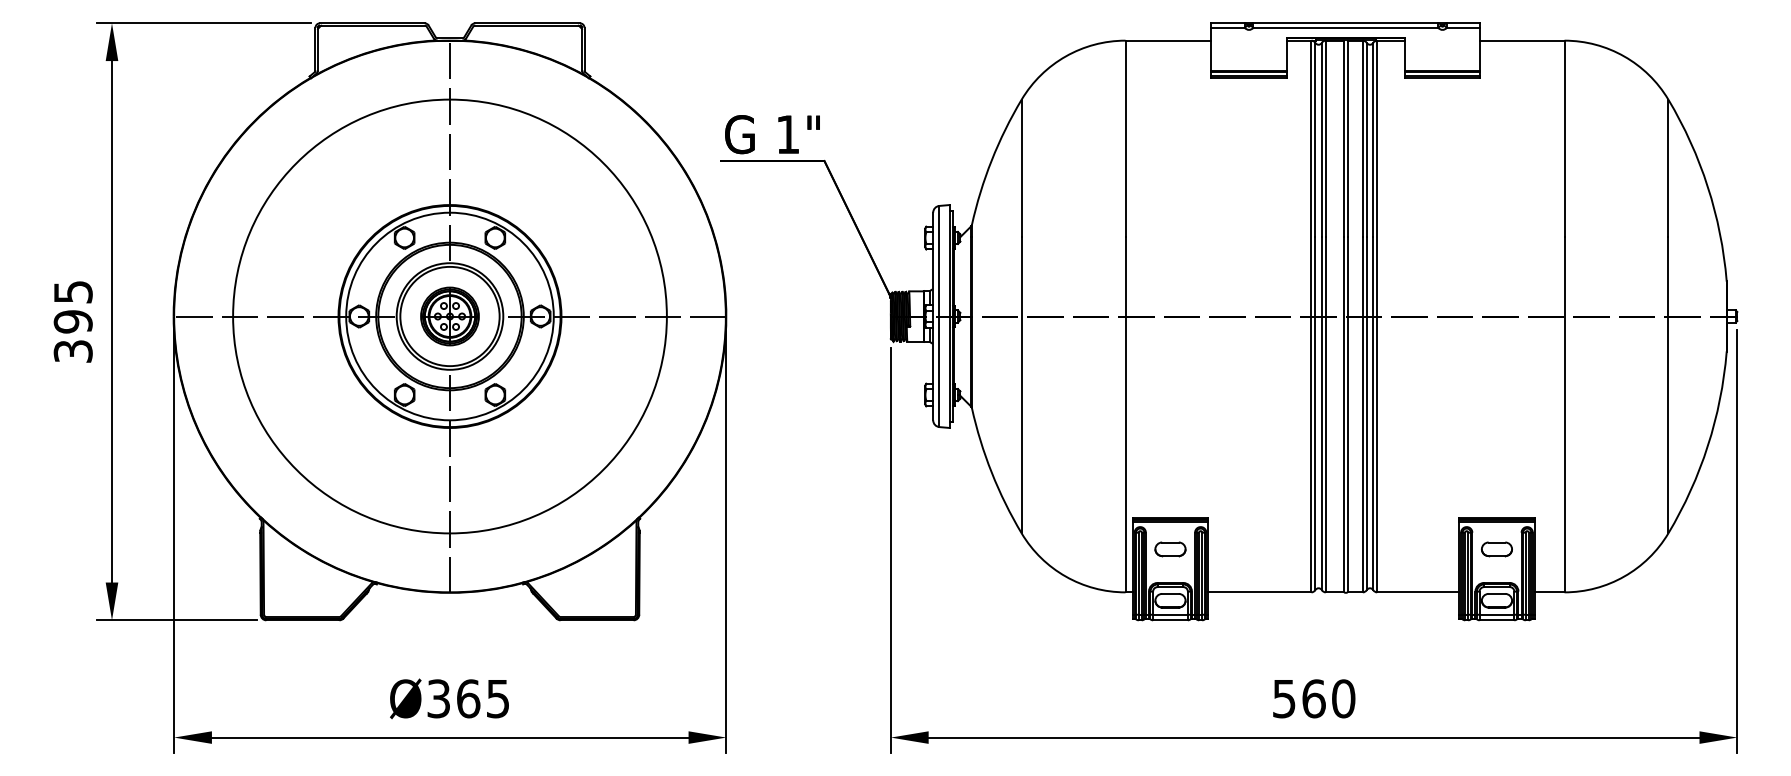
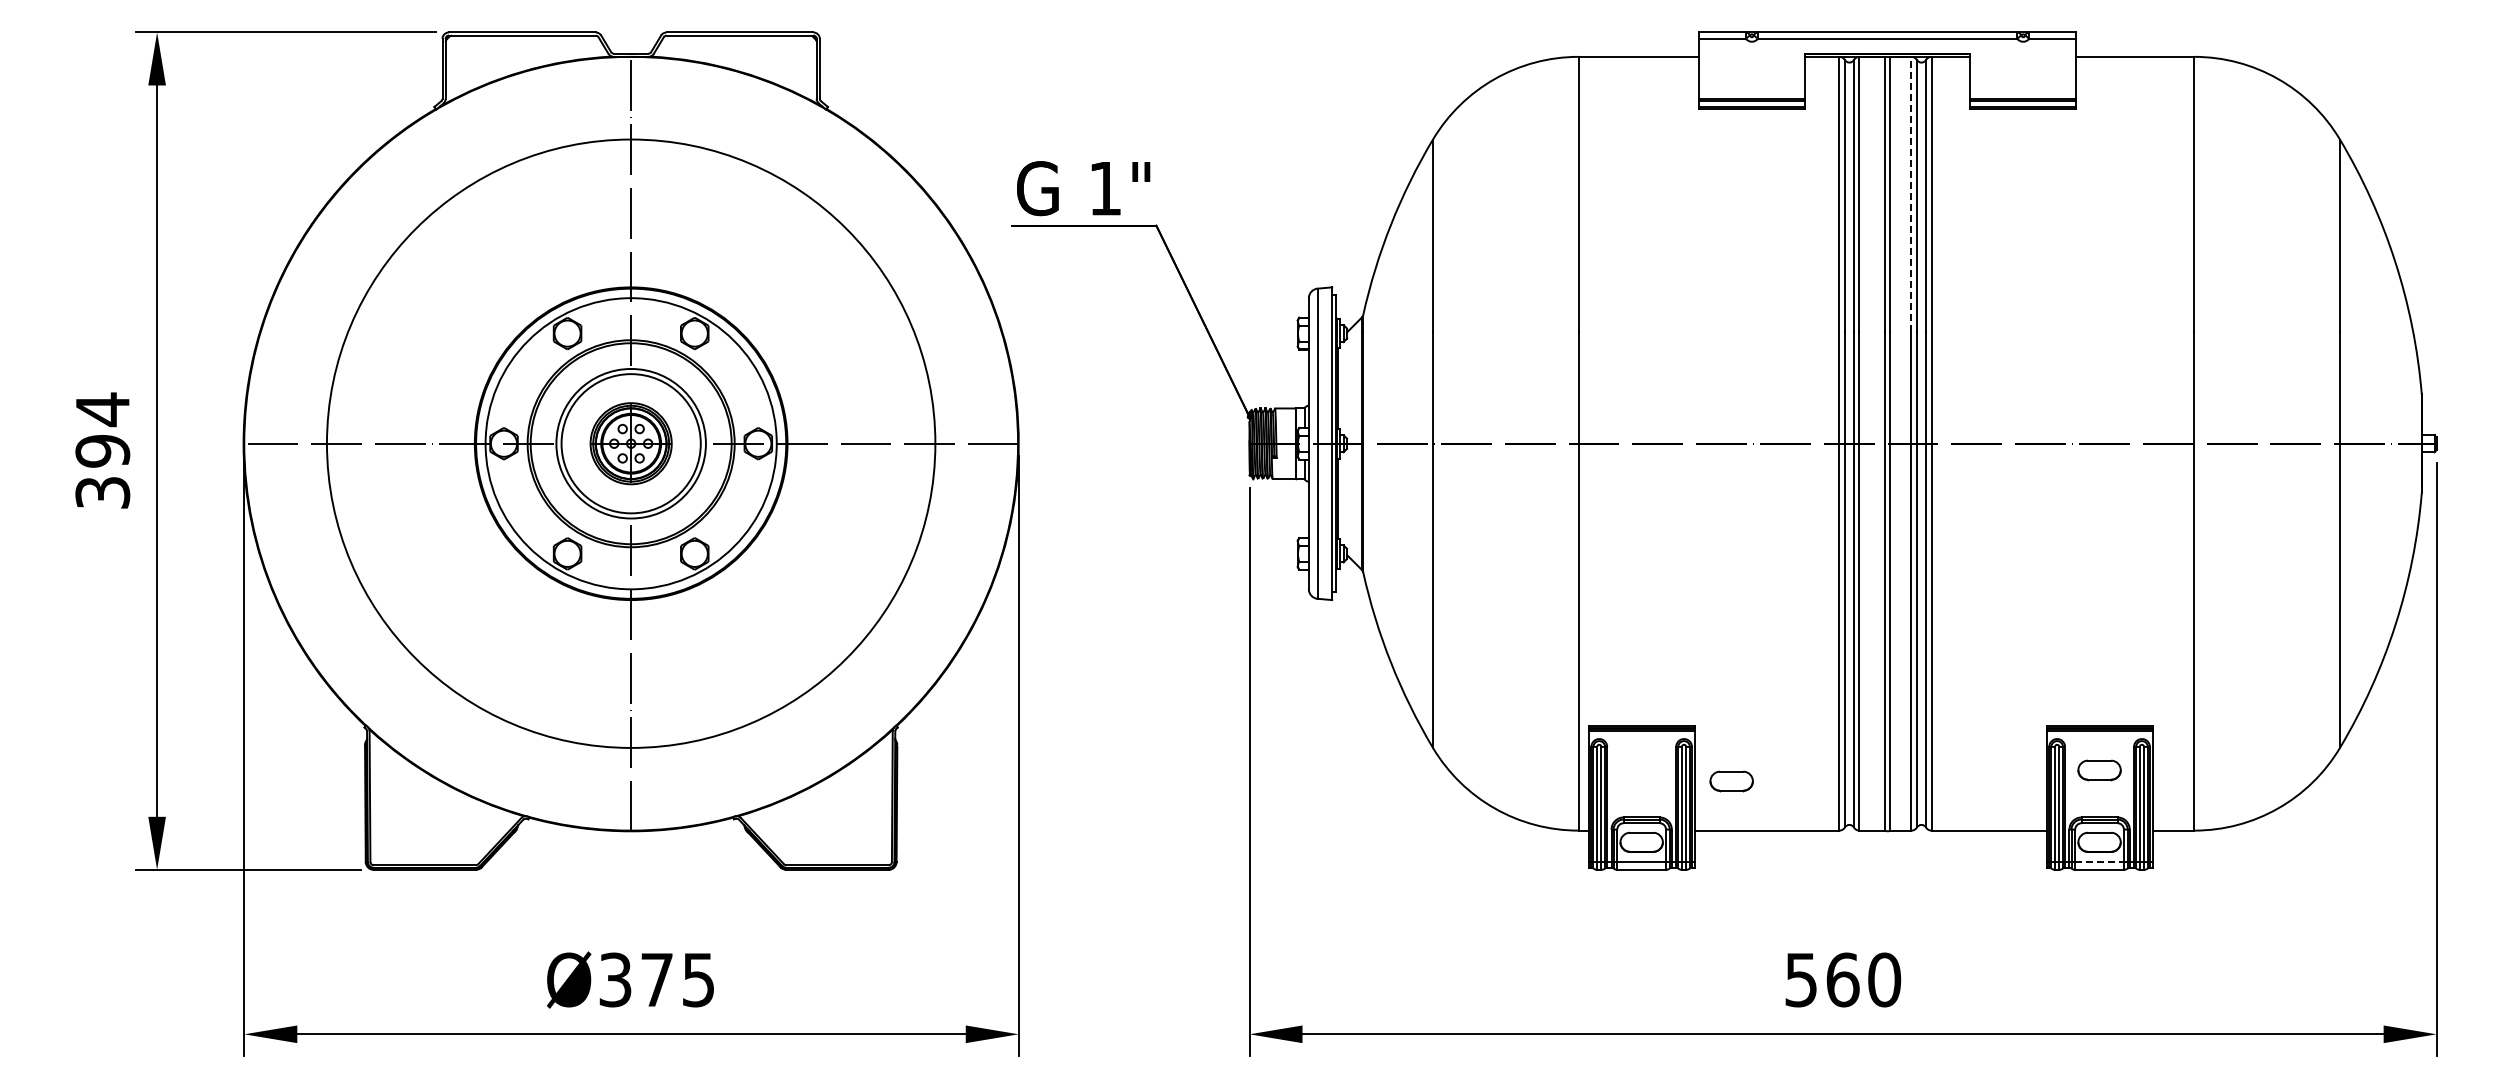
line: (1362, 138) -> (1911, 194), solid -> dashed
text: (73, 292) -> (103, 409), 395 -> 394
part: (1170, 549) -> (1731, 781), moved
line: (1497, 615) -> (2100, 862), solid -> dashed
text: (468, 698) -> (657, 979), Ø365 -> Ø375

